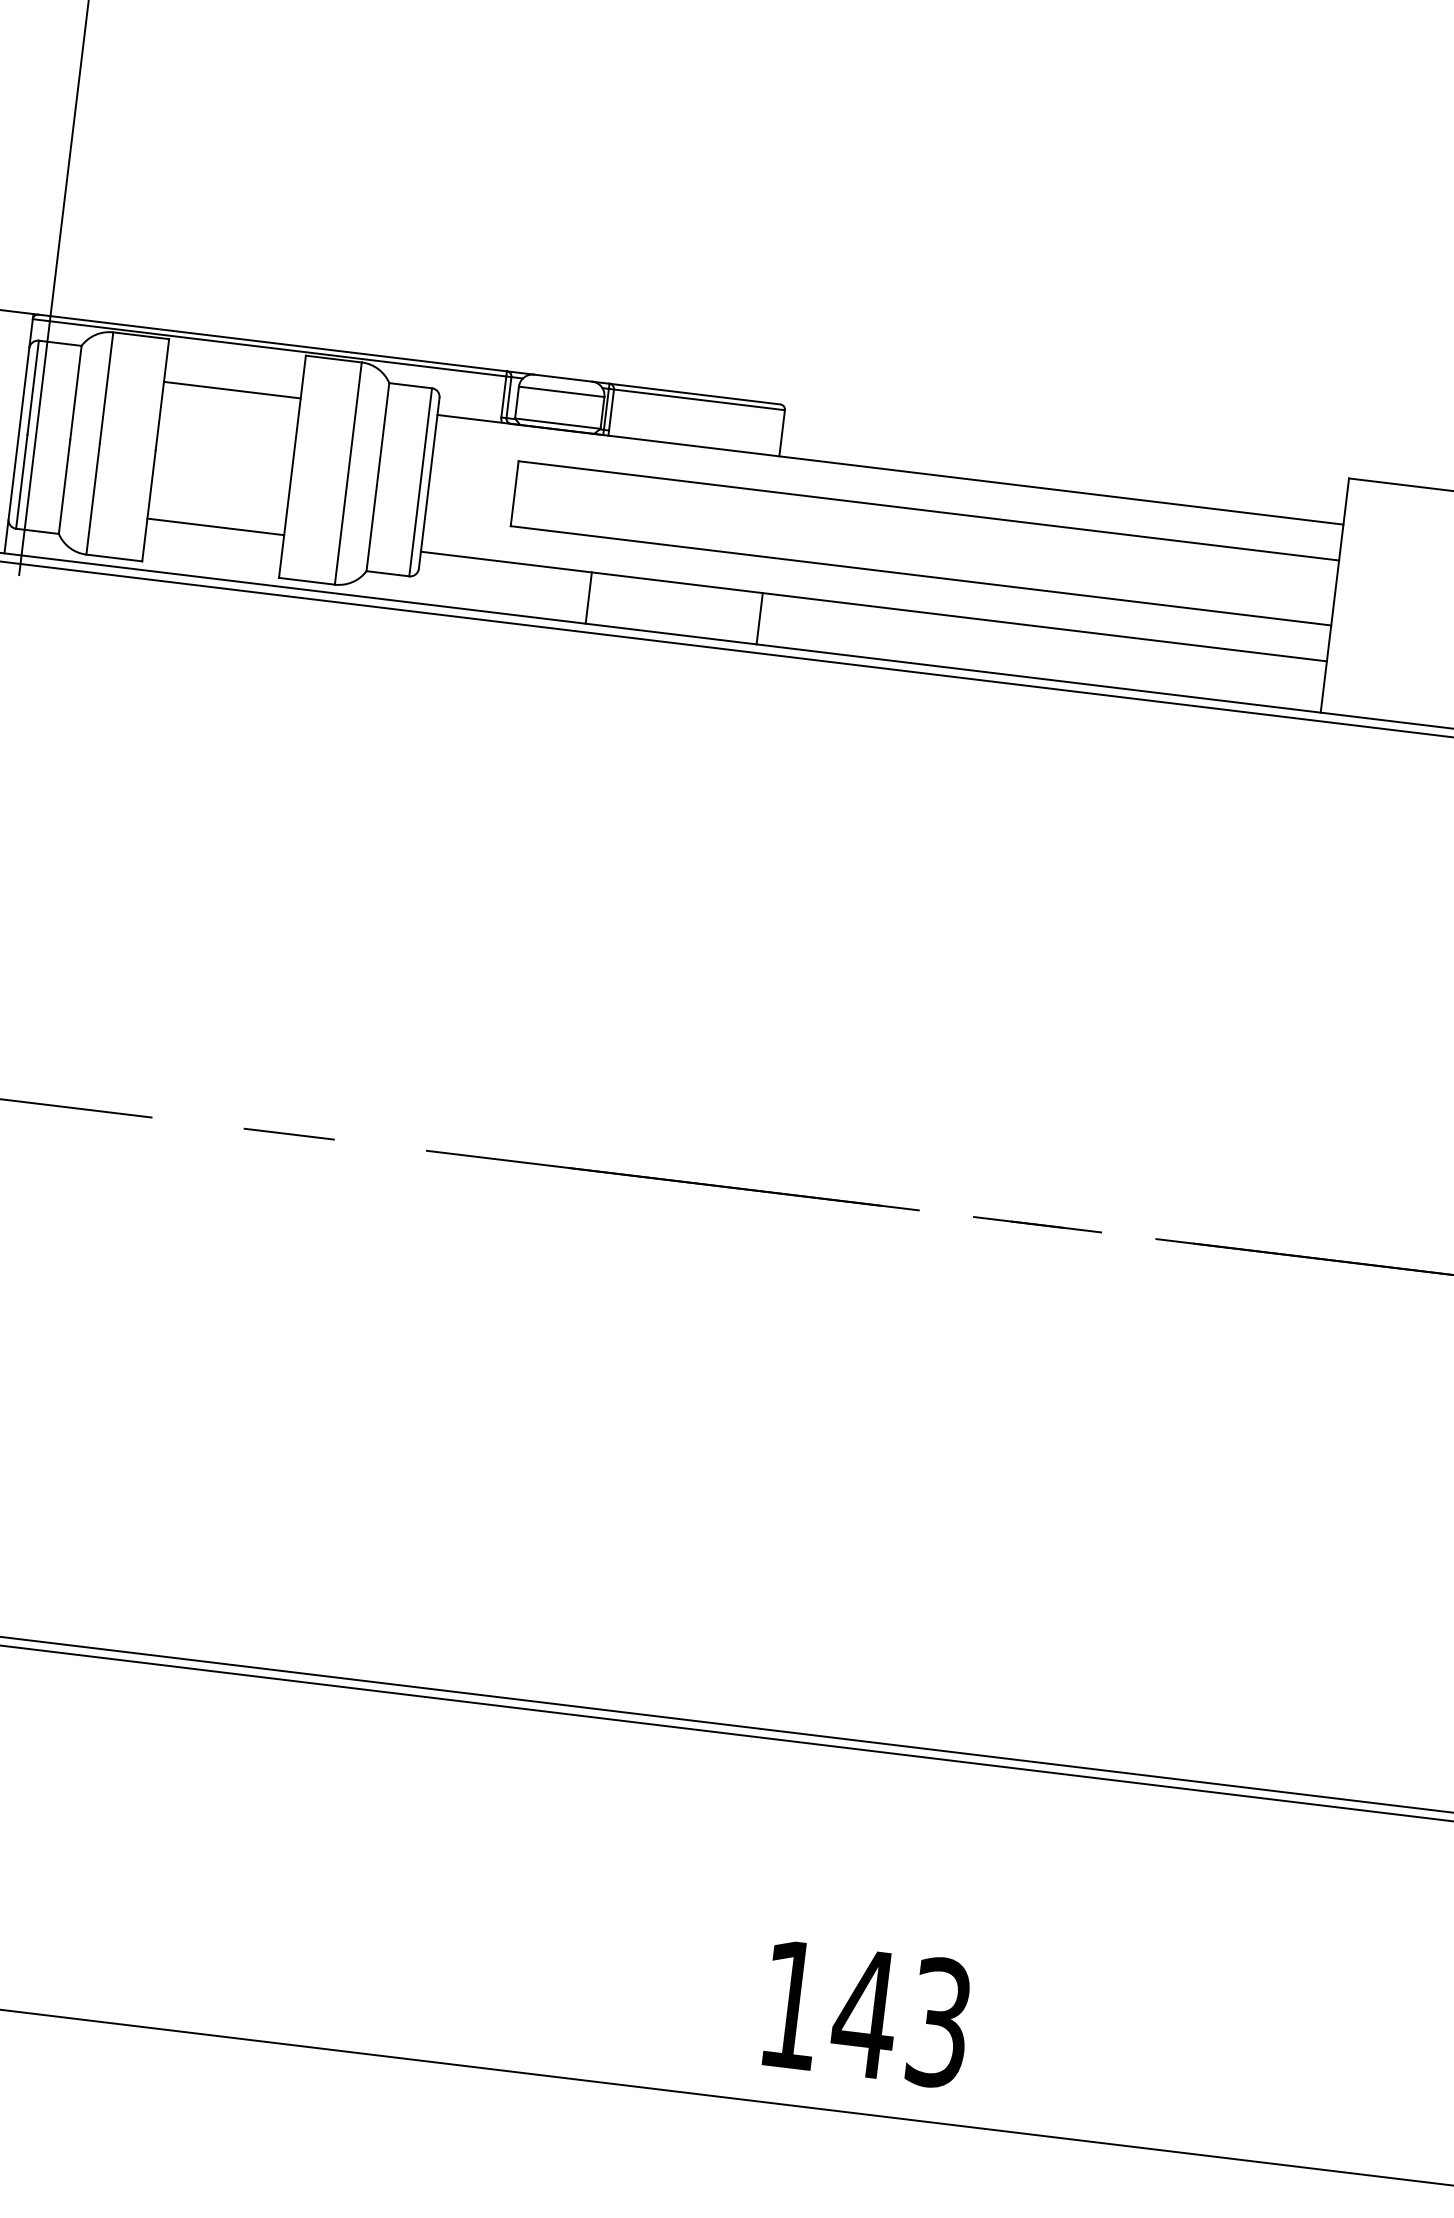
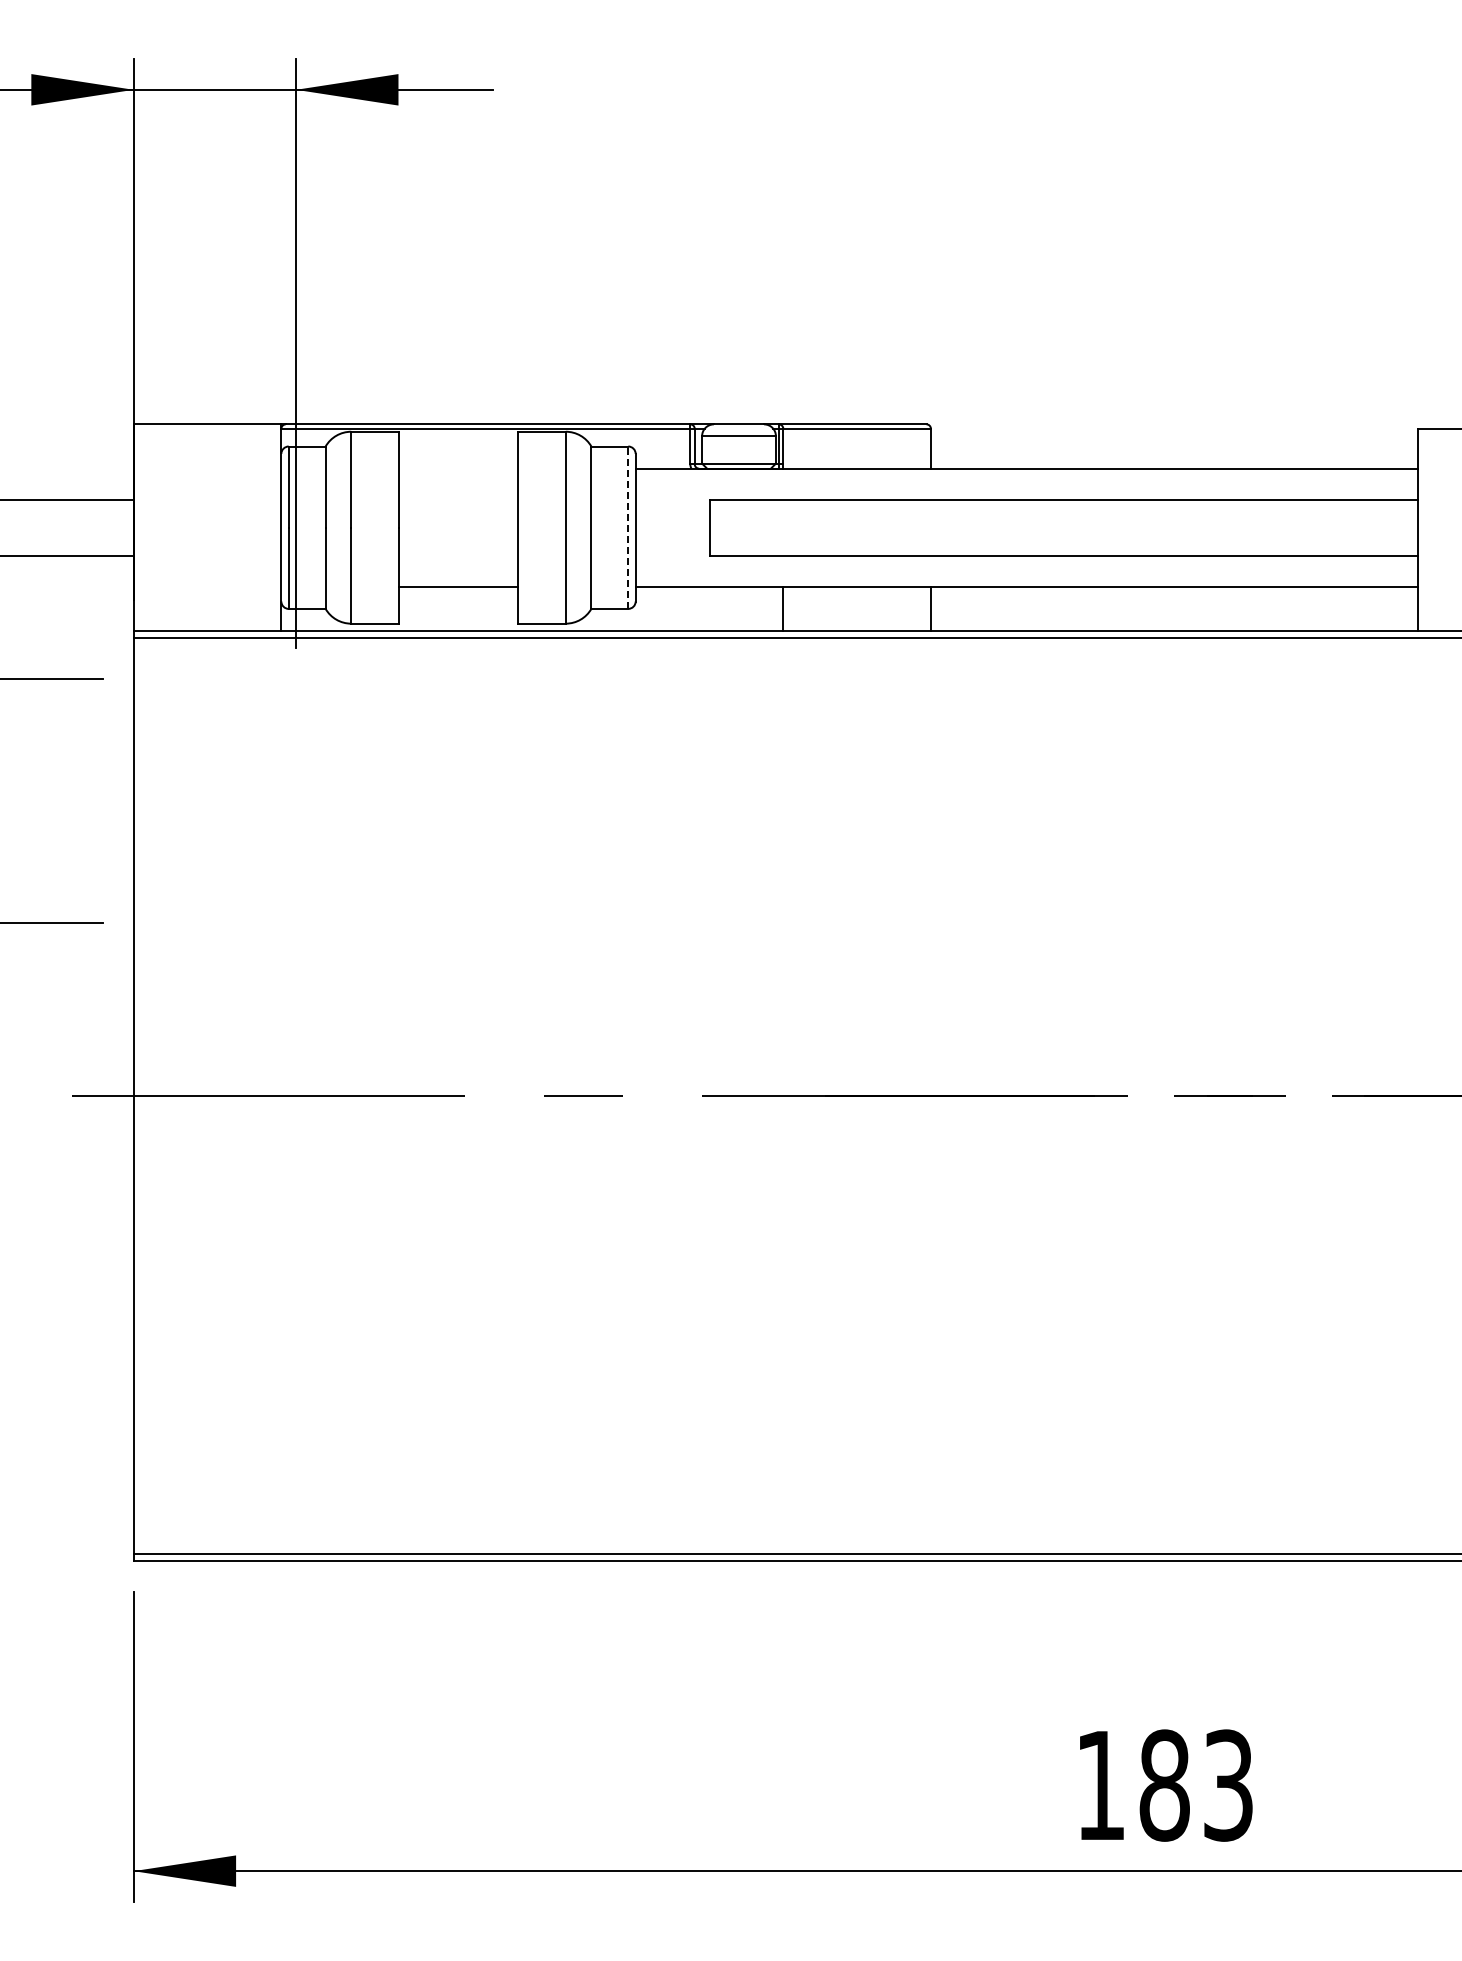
line: (232, 389) -> (458, 468), removed
line: (420, 482) -> (628, 527), solid -> dashed
text: (865, 2013) -> (1164, 1785), 143 -> 183

